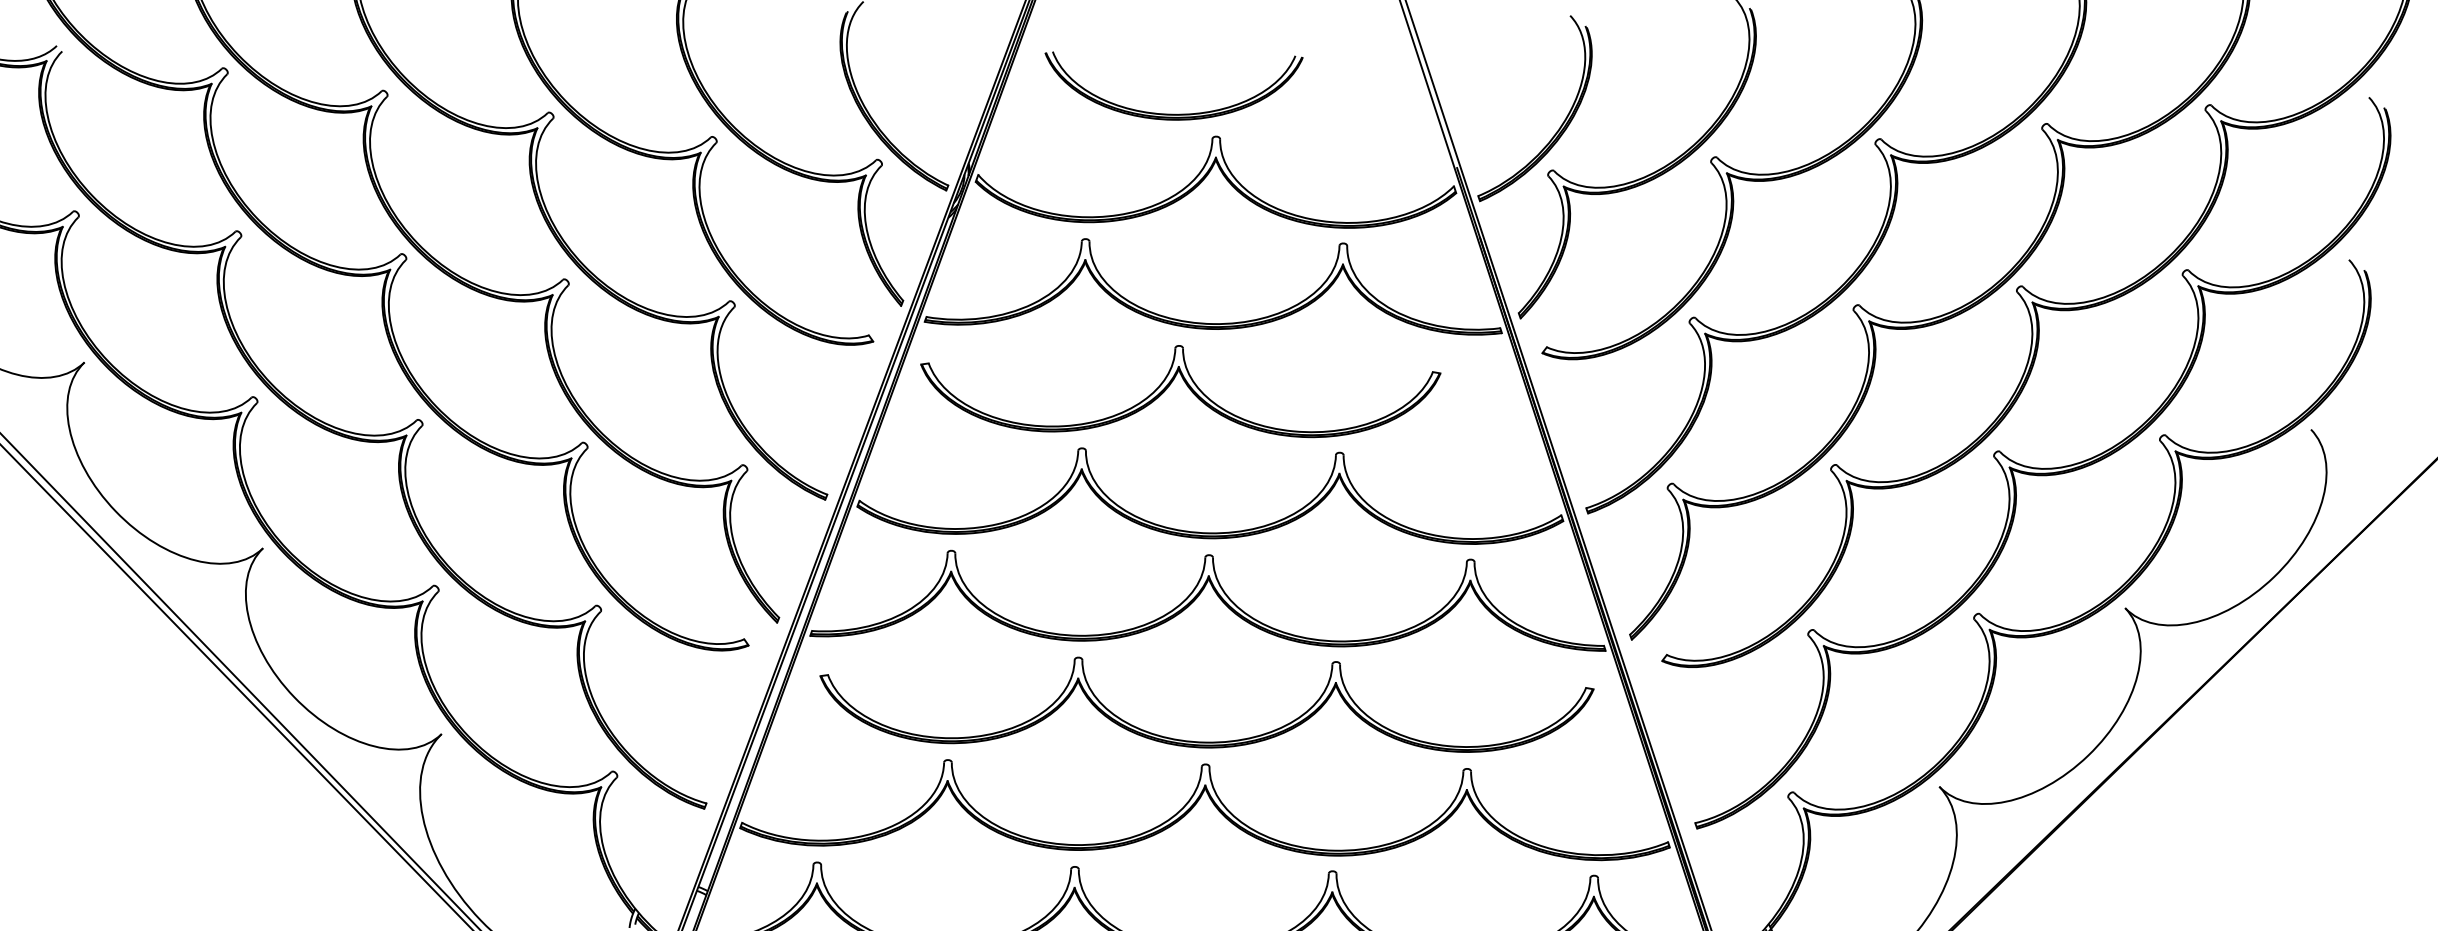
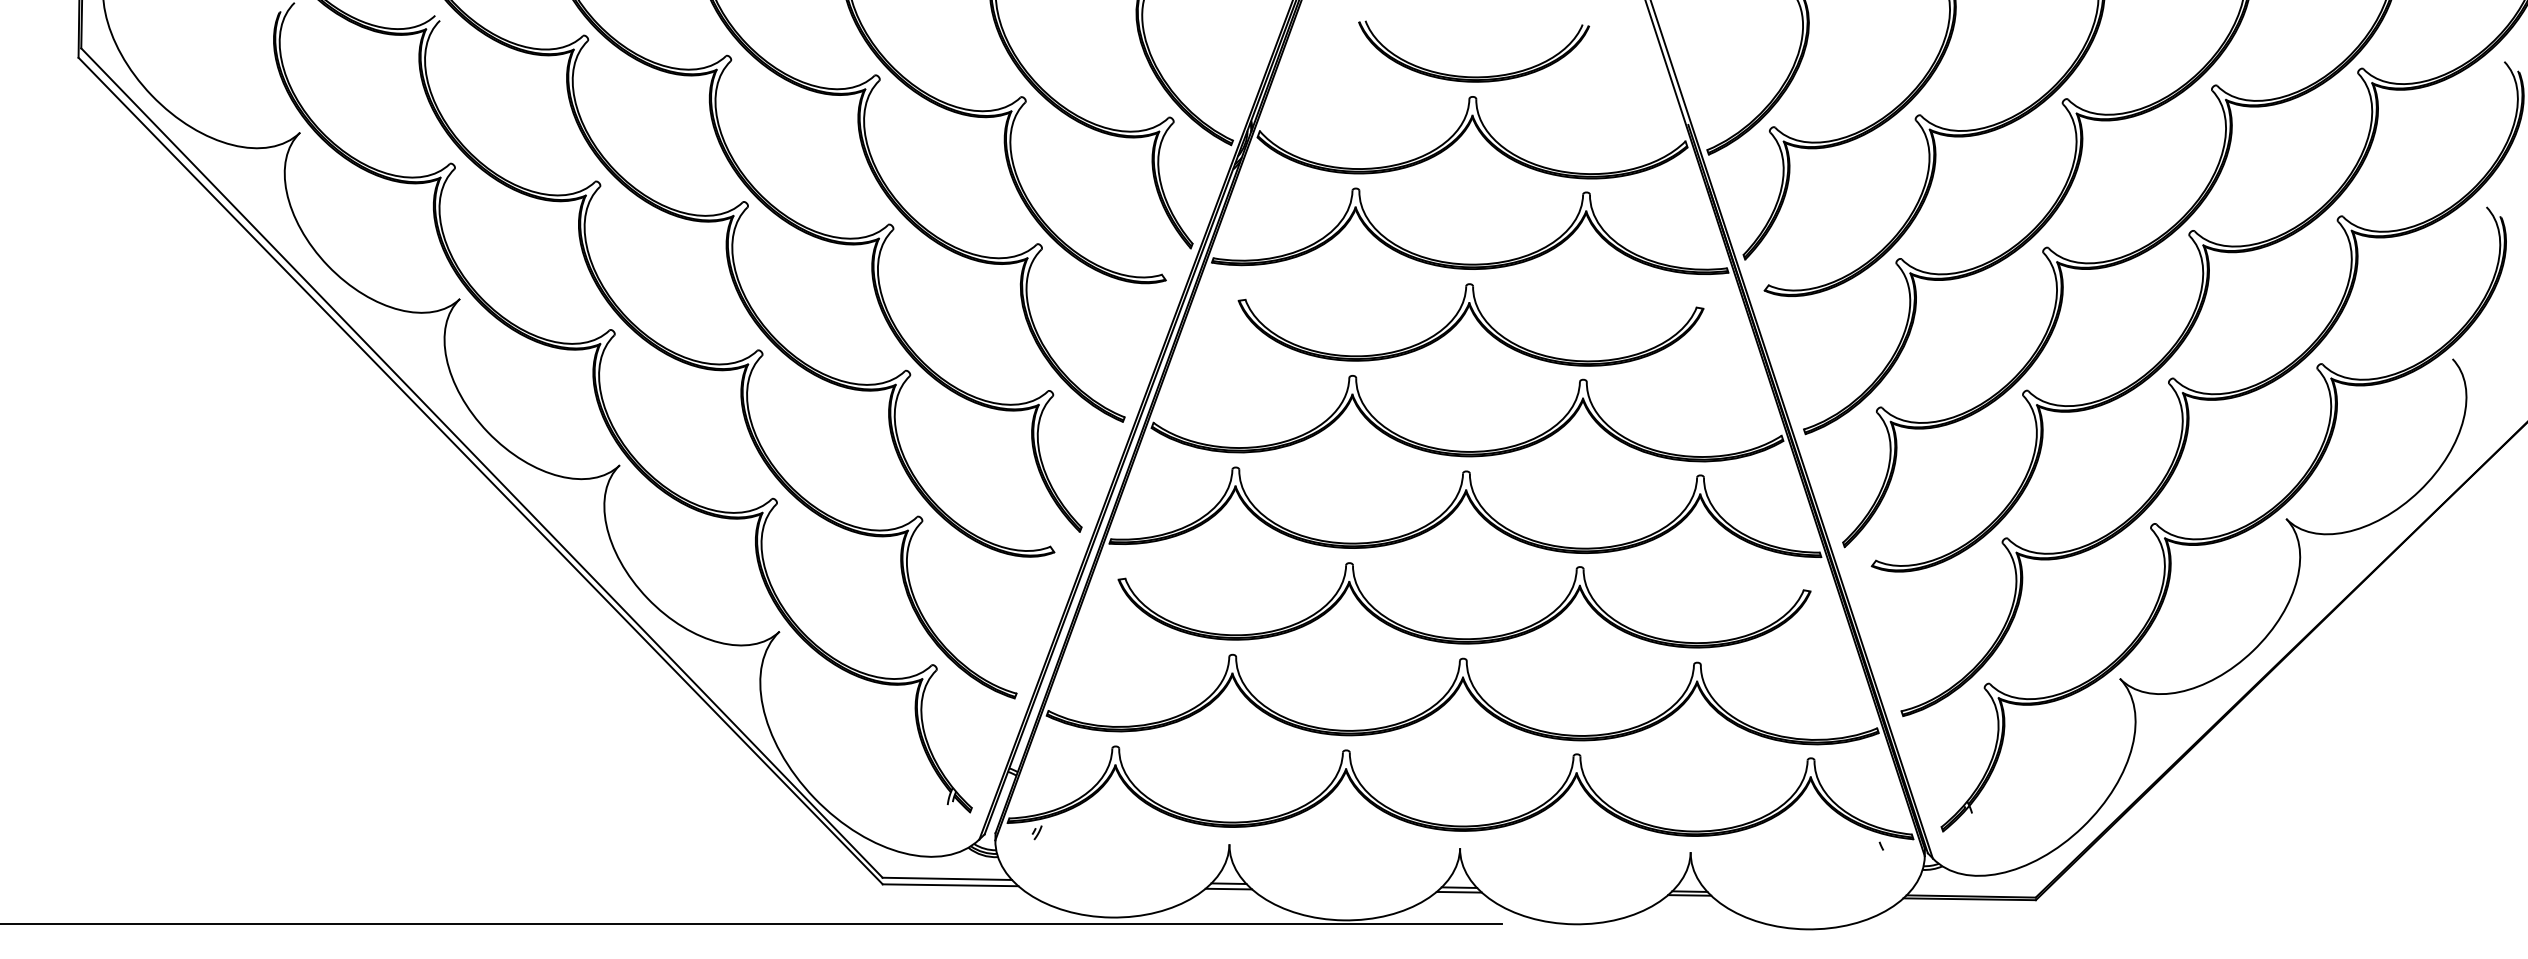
part: (1174, 113) -> (1474, 76), moved
part: (1186, 386) -> (1476, 320), moved

